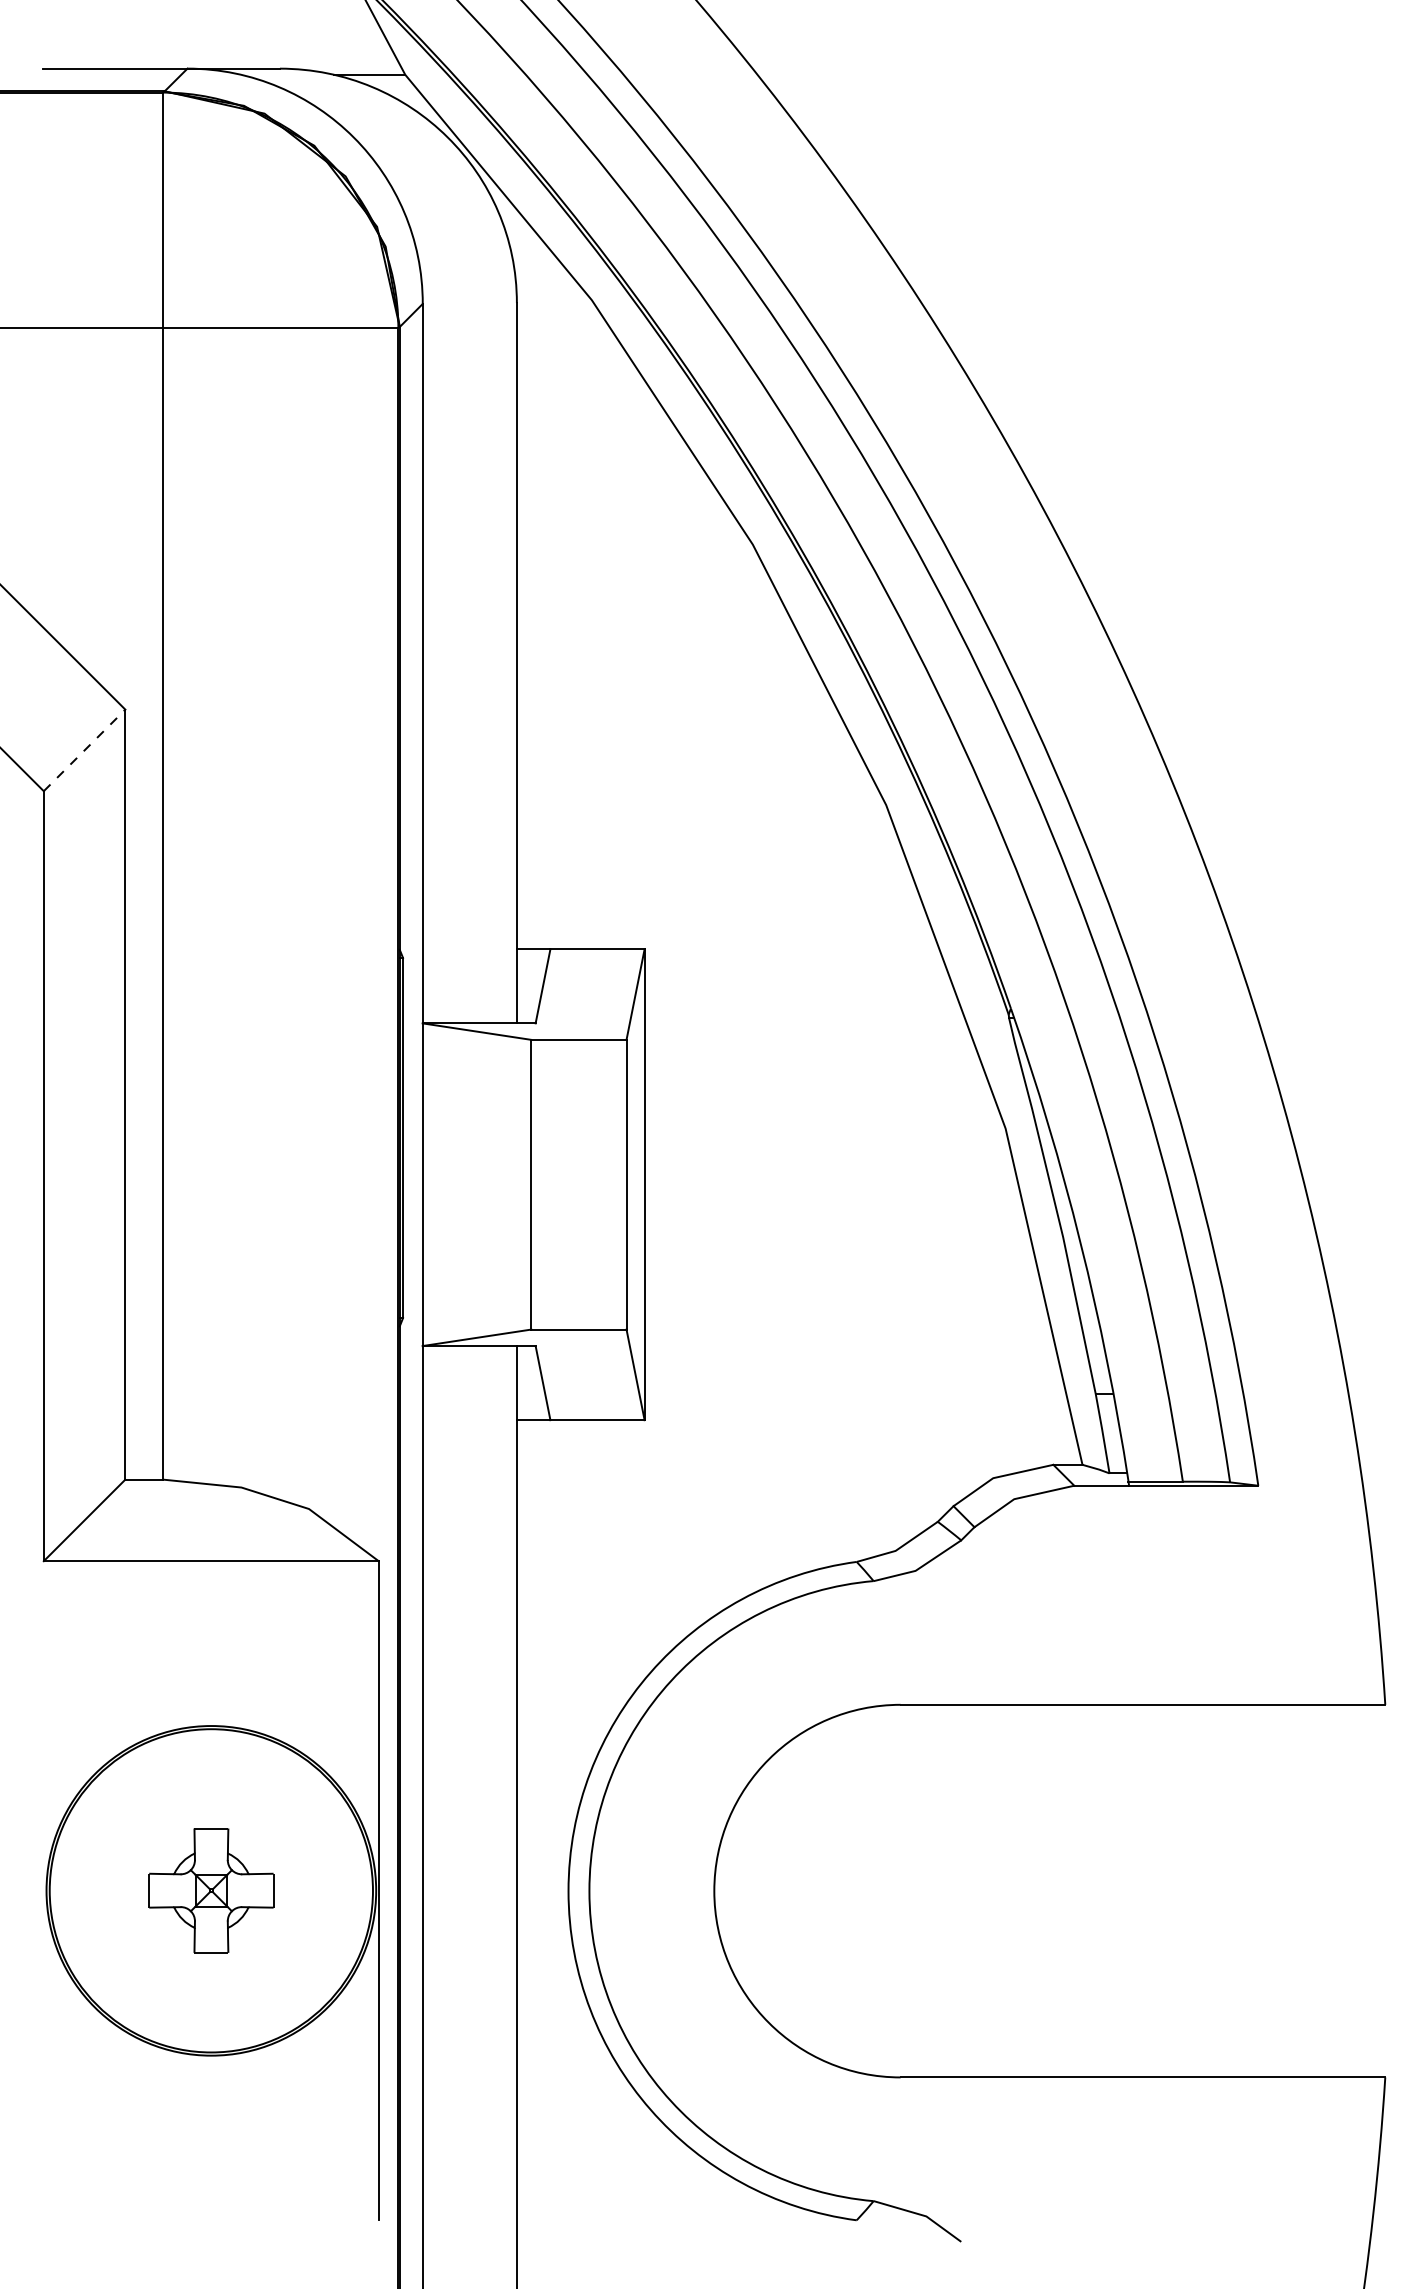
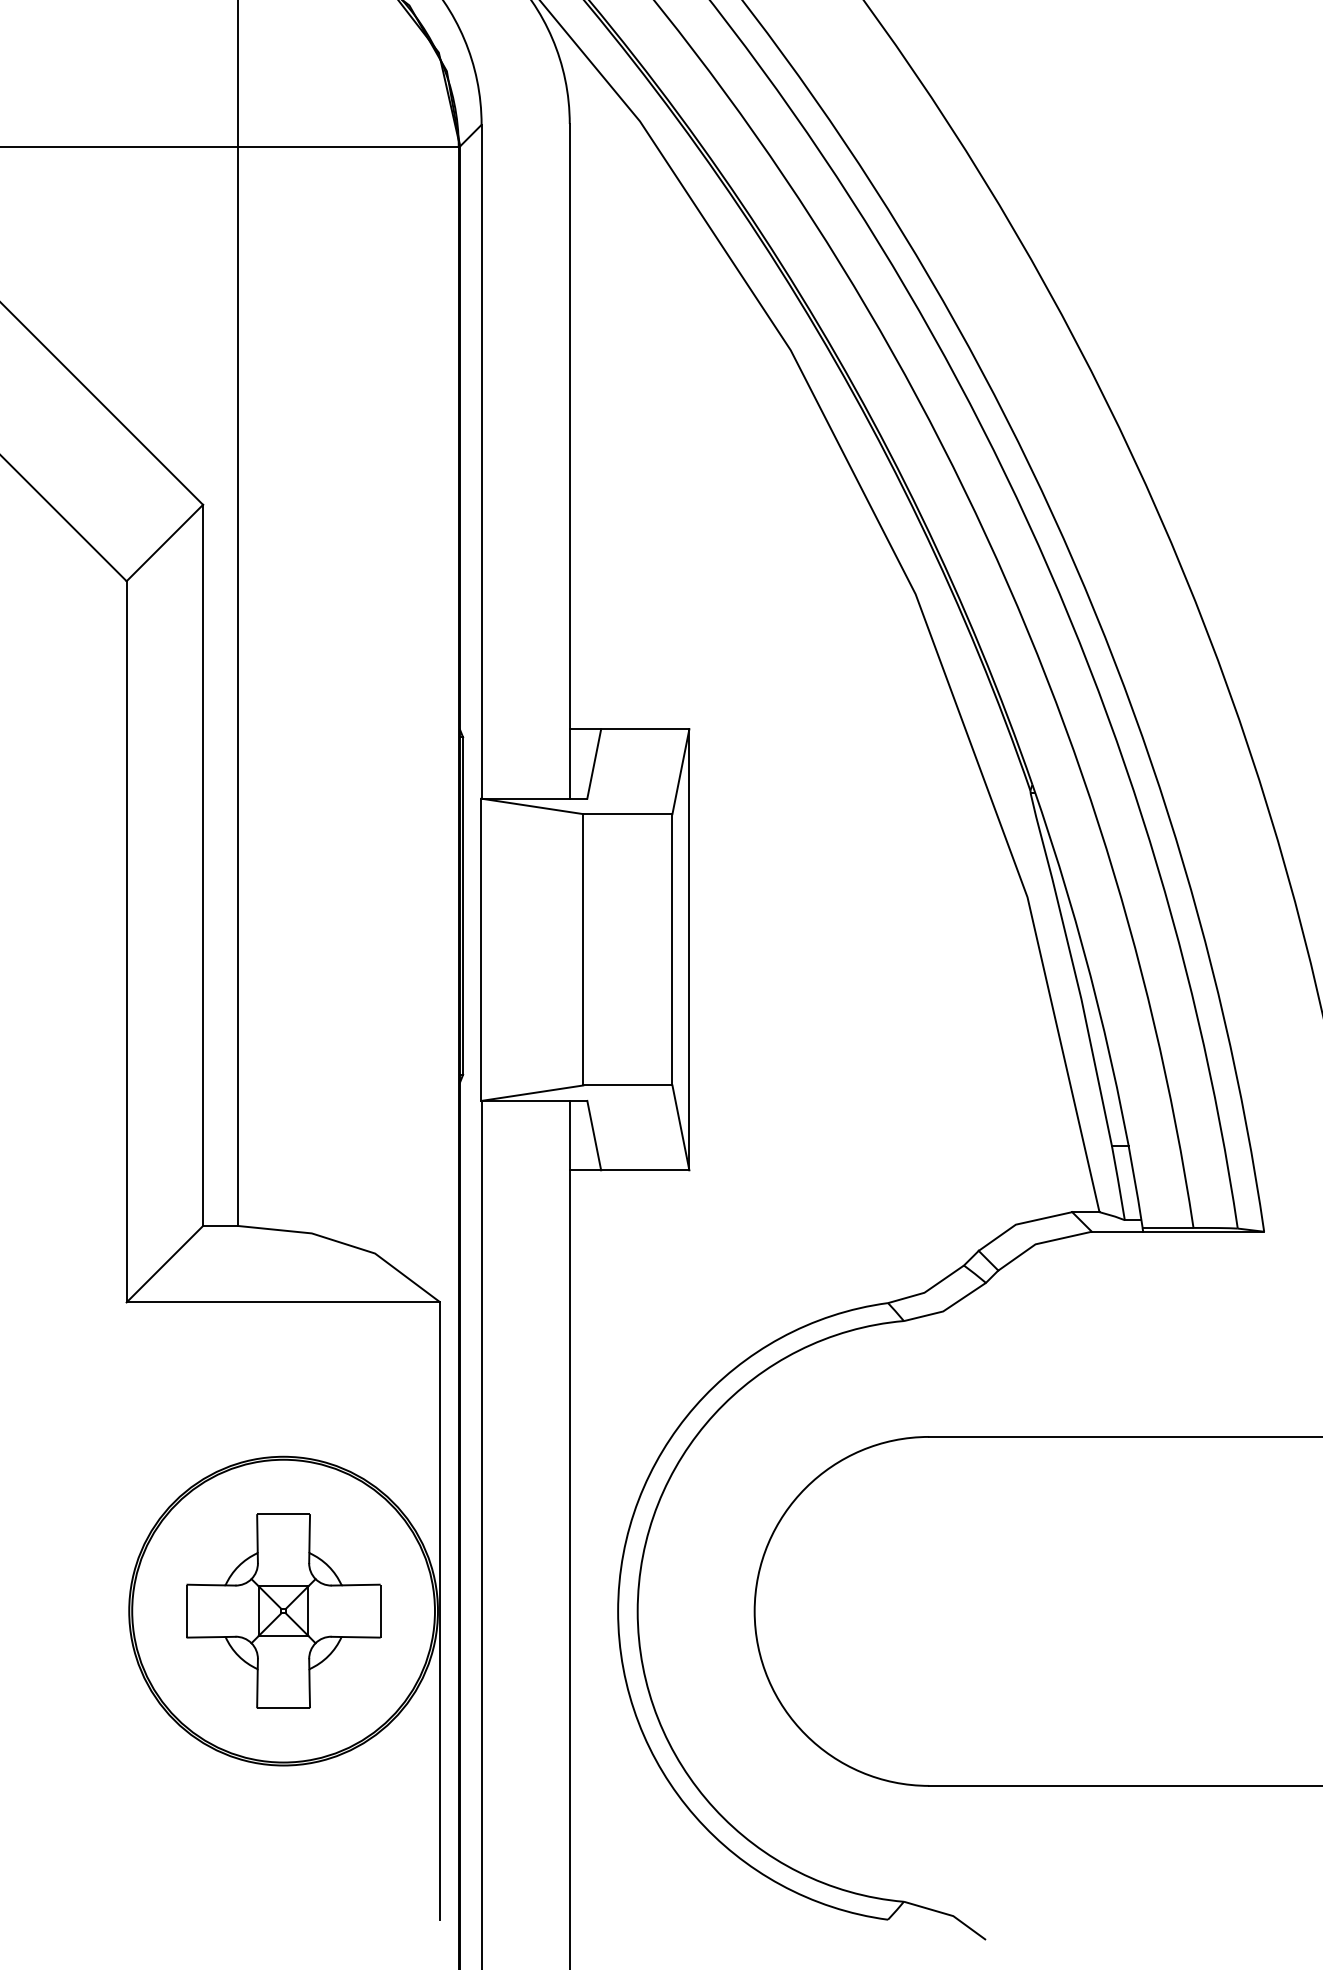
line: (84, 750) -> (164, 543), dashed -> solid
part: (211, 1890) -> (283, 1610), size x1.67

